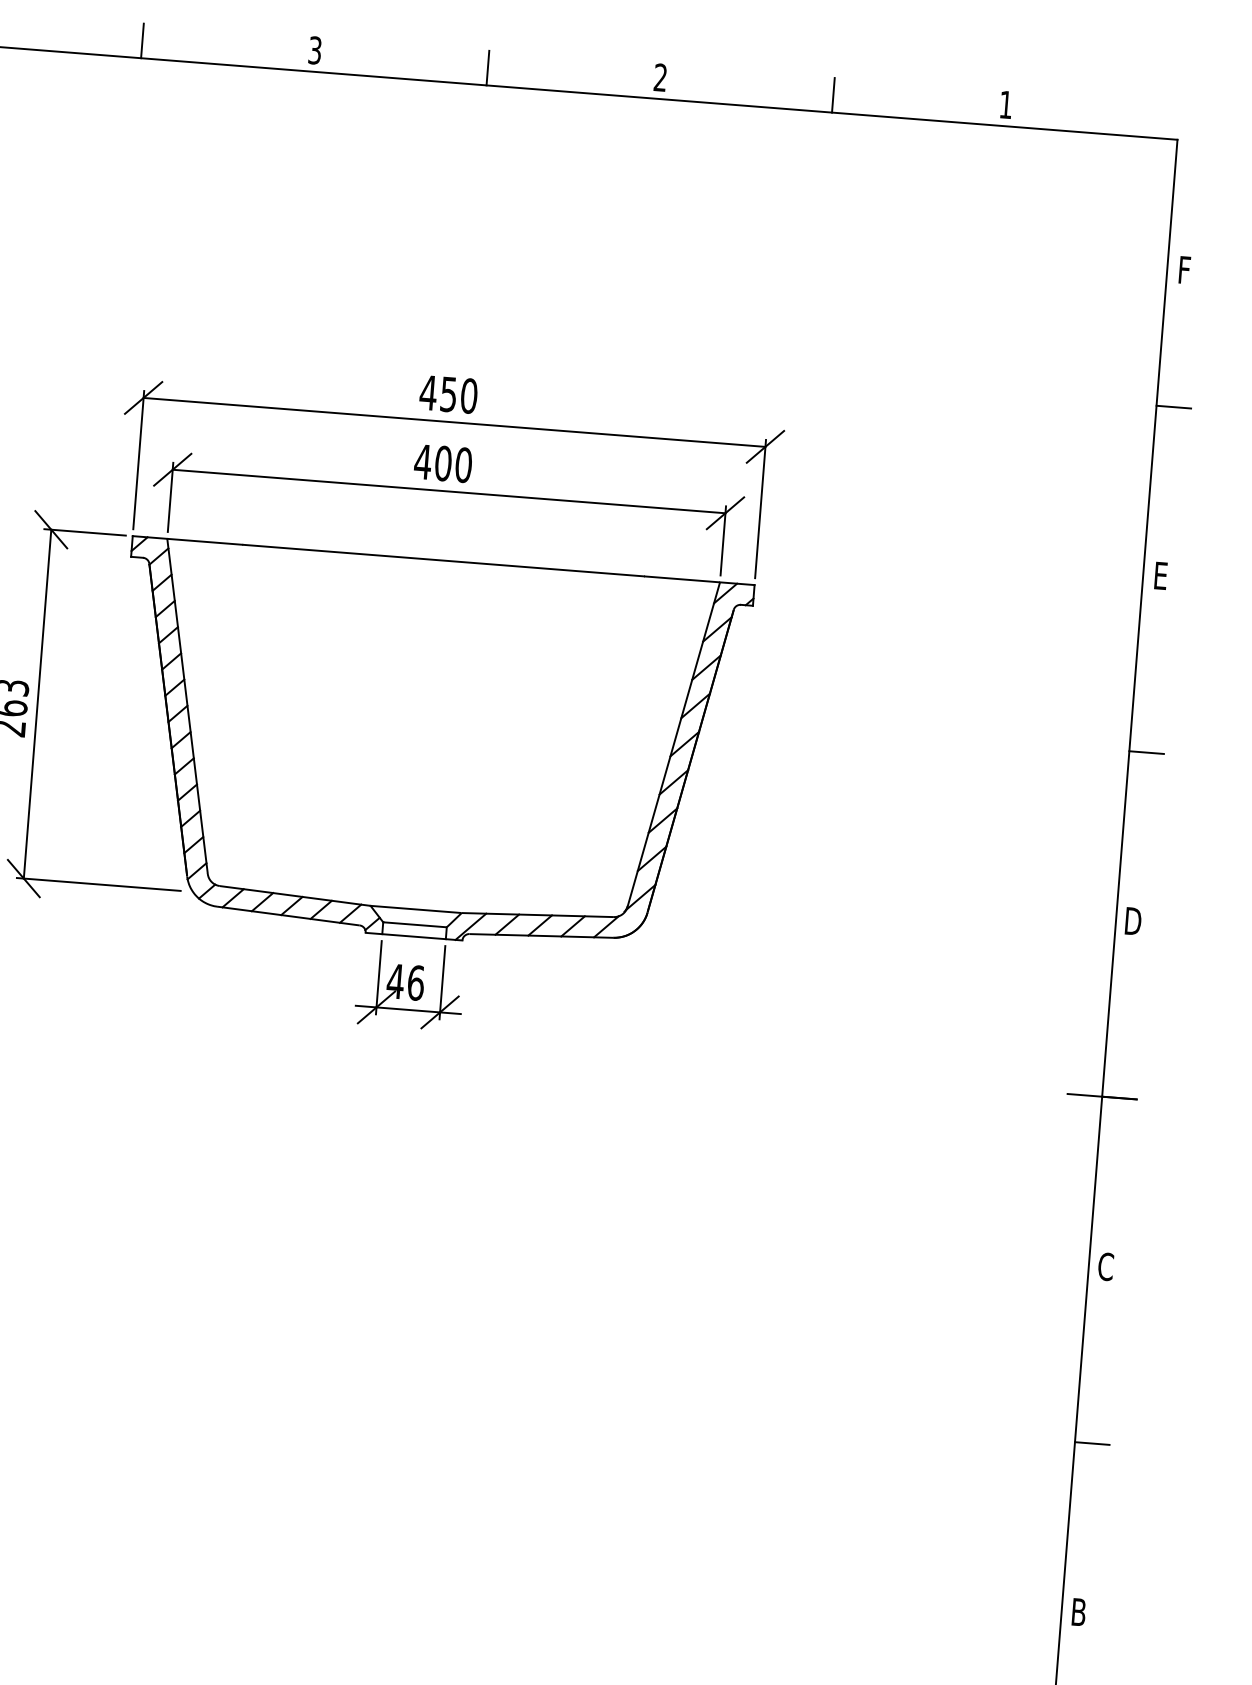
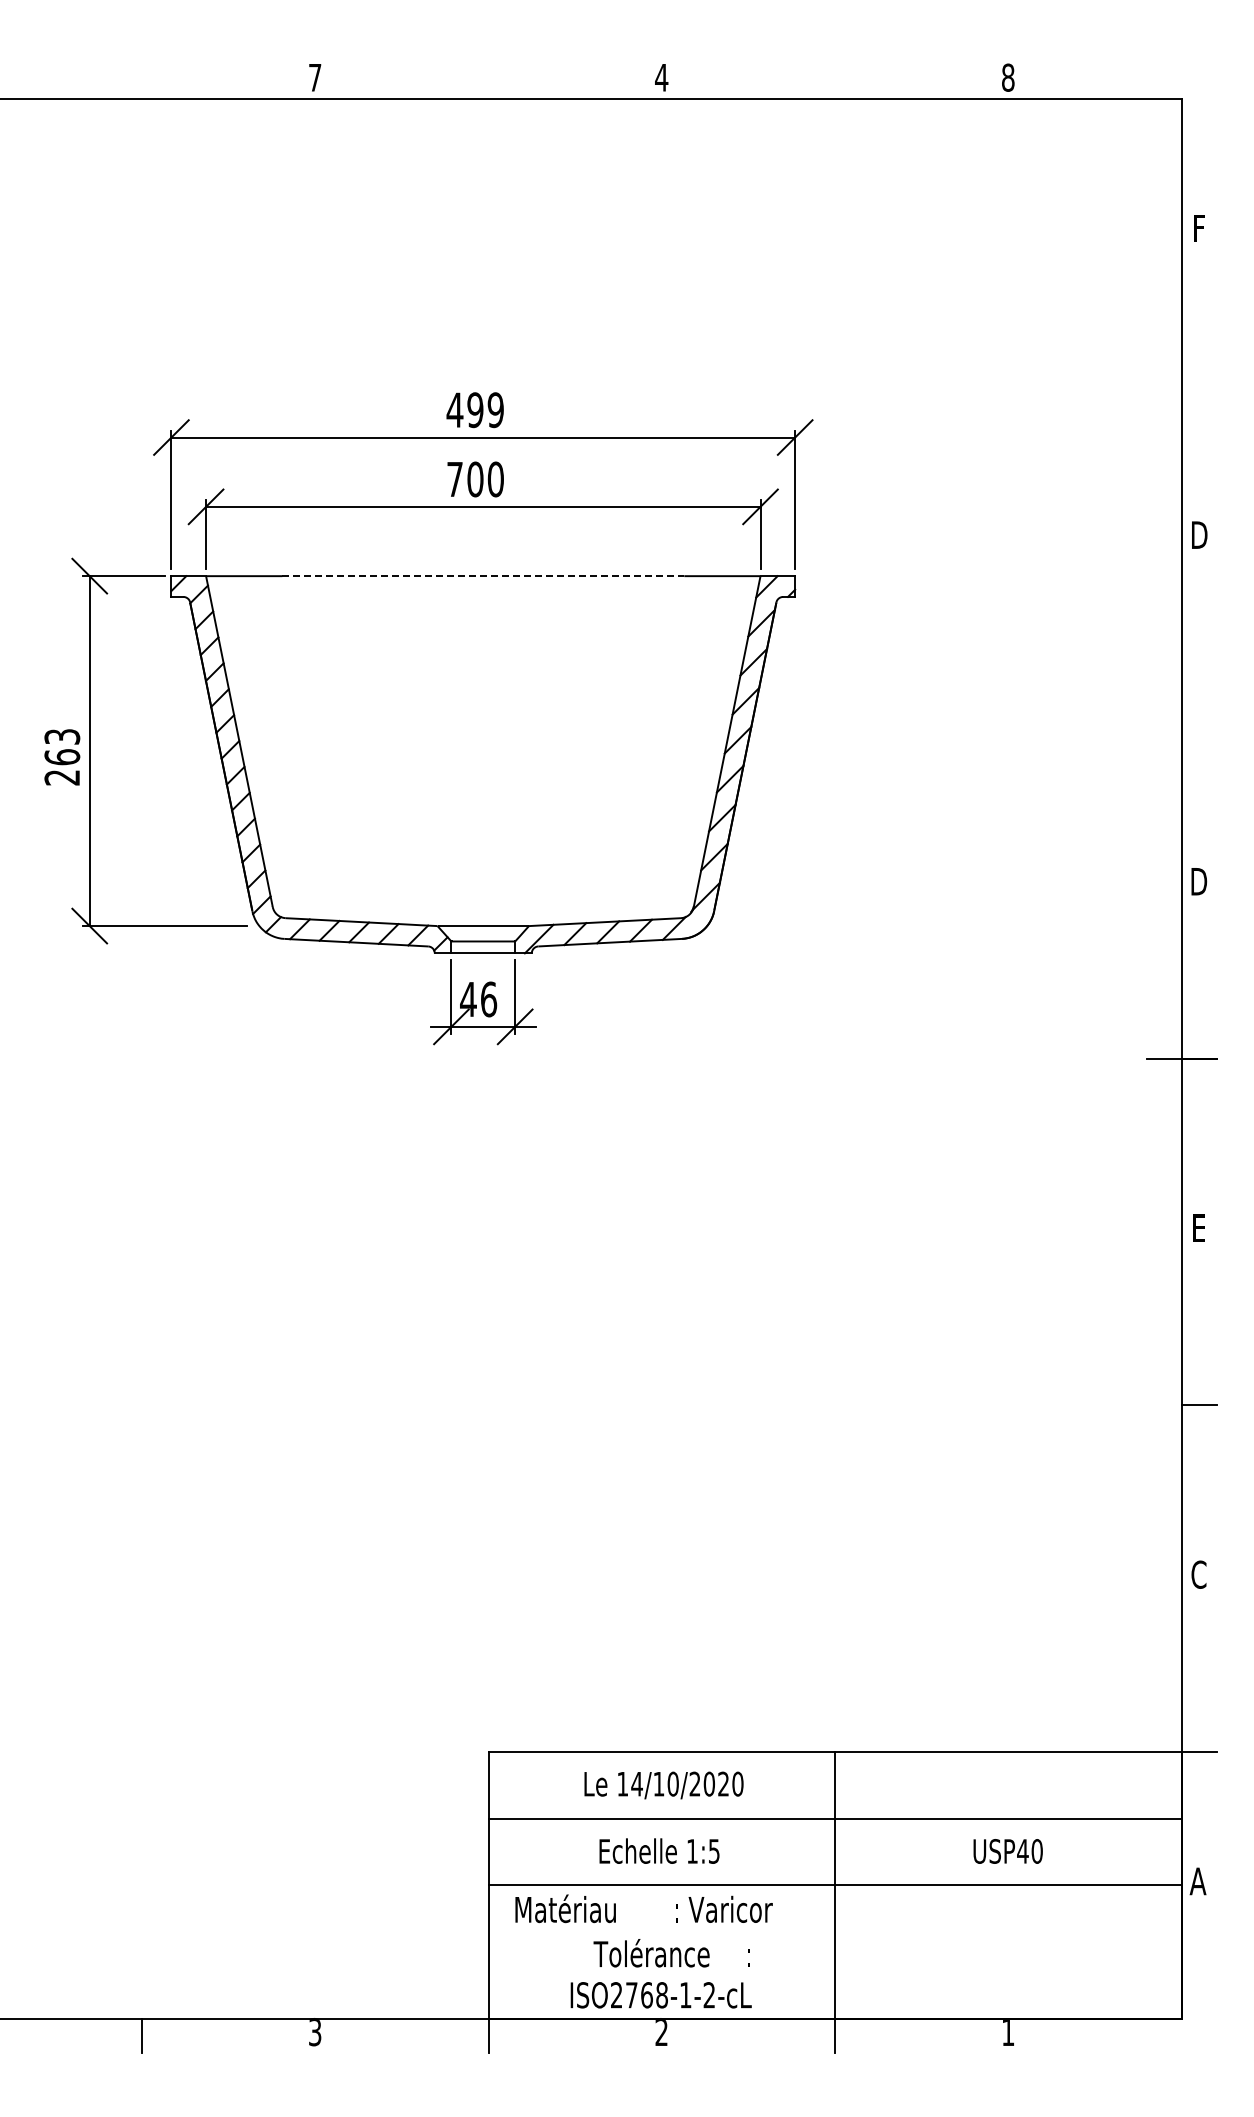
line: (142, 40) -> (142, 81), removed
text: (315, 50) -> (315, 77), 3 -> 7
line: (487, 67) -> (488, 81), removed
text: (660, 77) -> (661, 77), 2 -> 4
line: (833, 95) -> (835, 81), removed
text: (1006, 104) -> (1008, 77), 1 -> 8
text: (458, 395) -> (485, 410), 450 -> 499
line: (1173, 406) -> (1198, 365), removed
text: (422, 461) -> (454, 479), 400 -> 700
line: (443, 560) -> (483, 576), solid -> dashed
text: (1160, 575) -> (1199, 534), E -> D
line: (1145, 752) -> (1198, 712), removed
text: (1105, 1267) -> (1198, 1228), C -> E
text: (1078, 1611) -> (1198, 1574), B -> C

